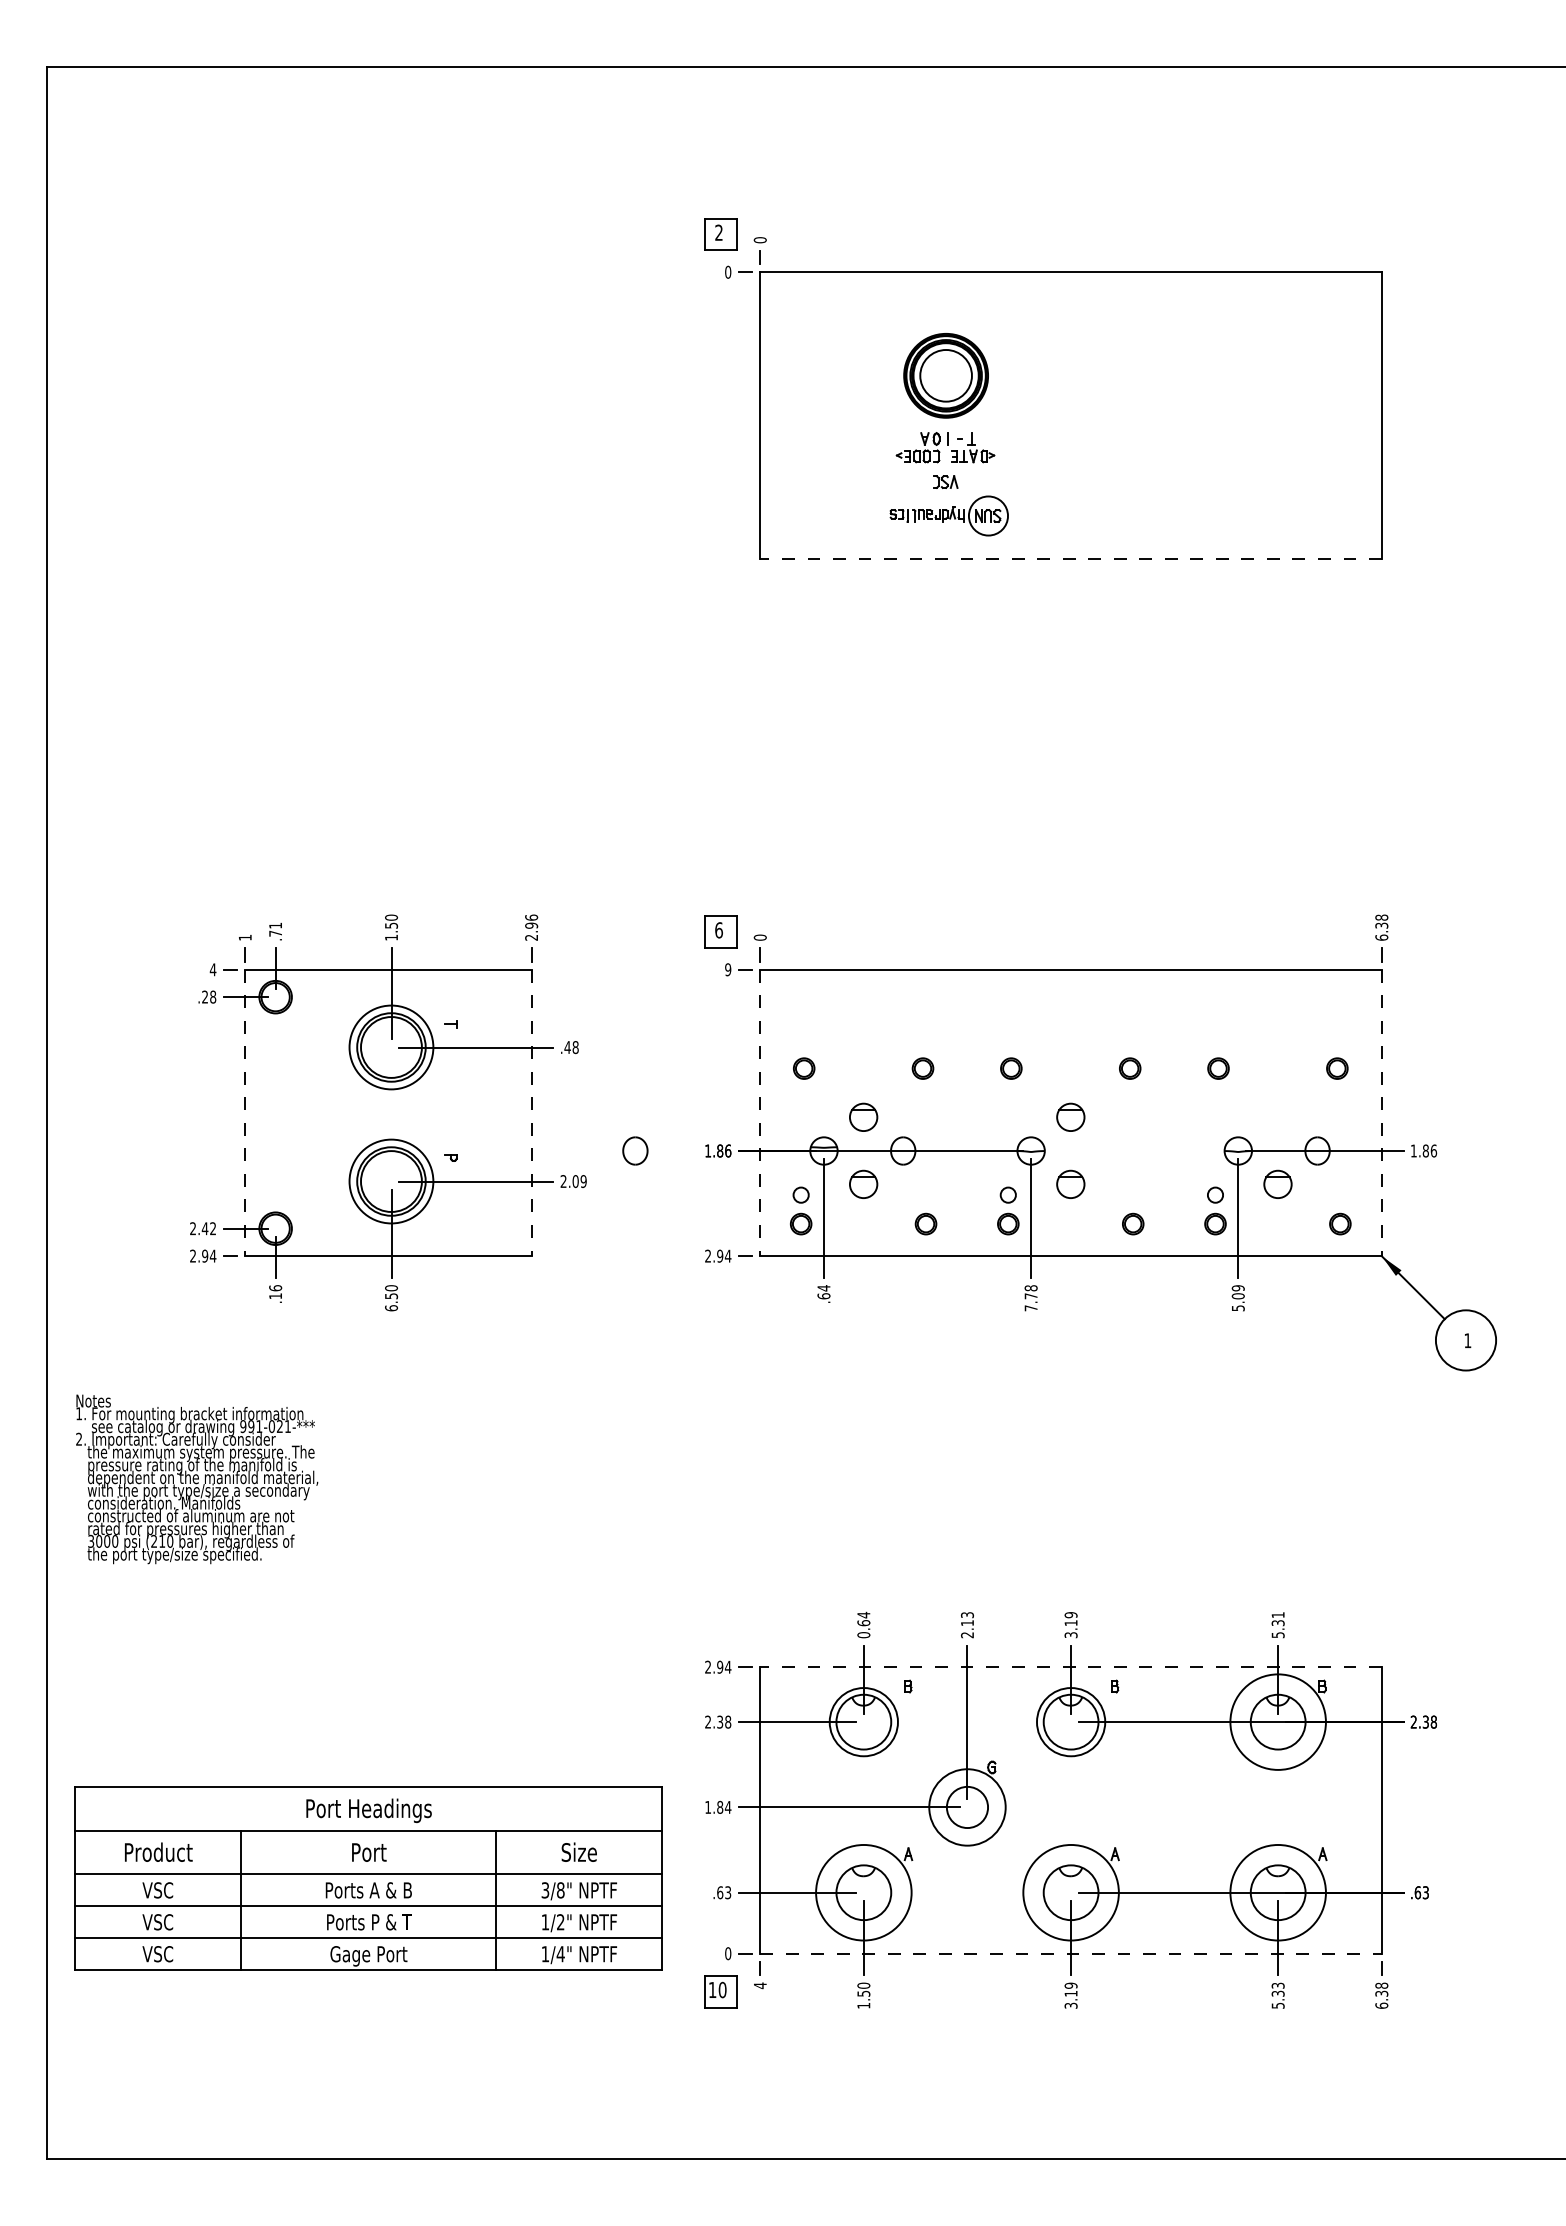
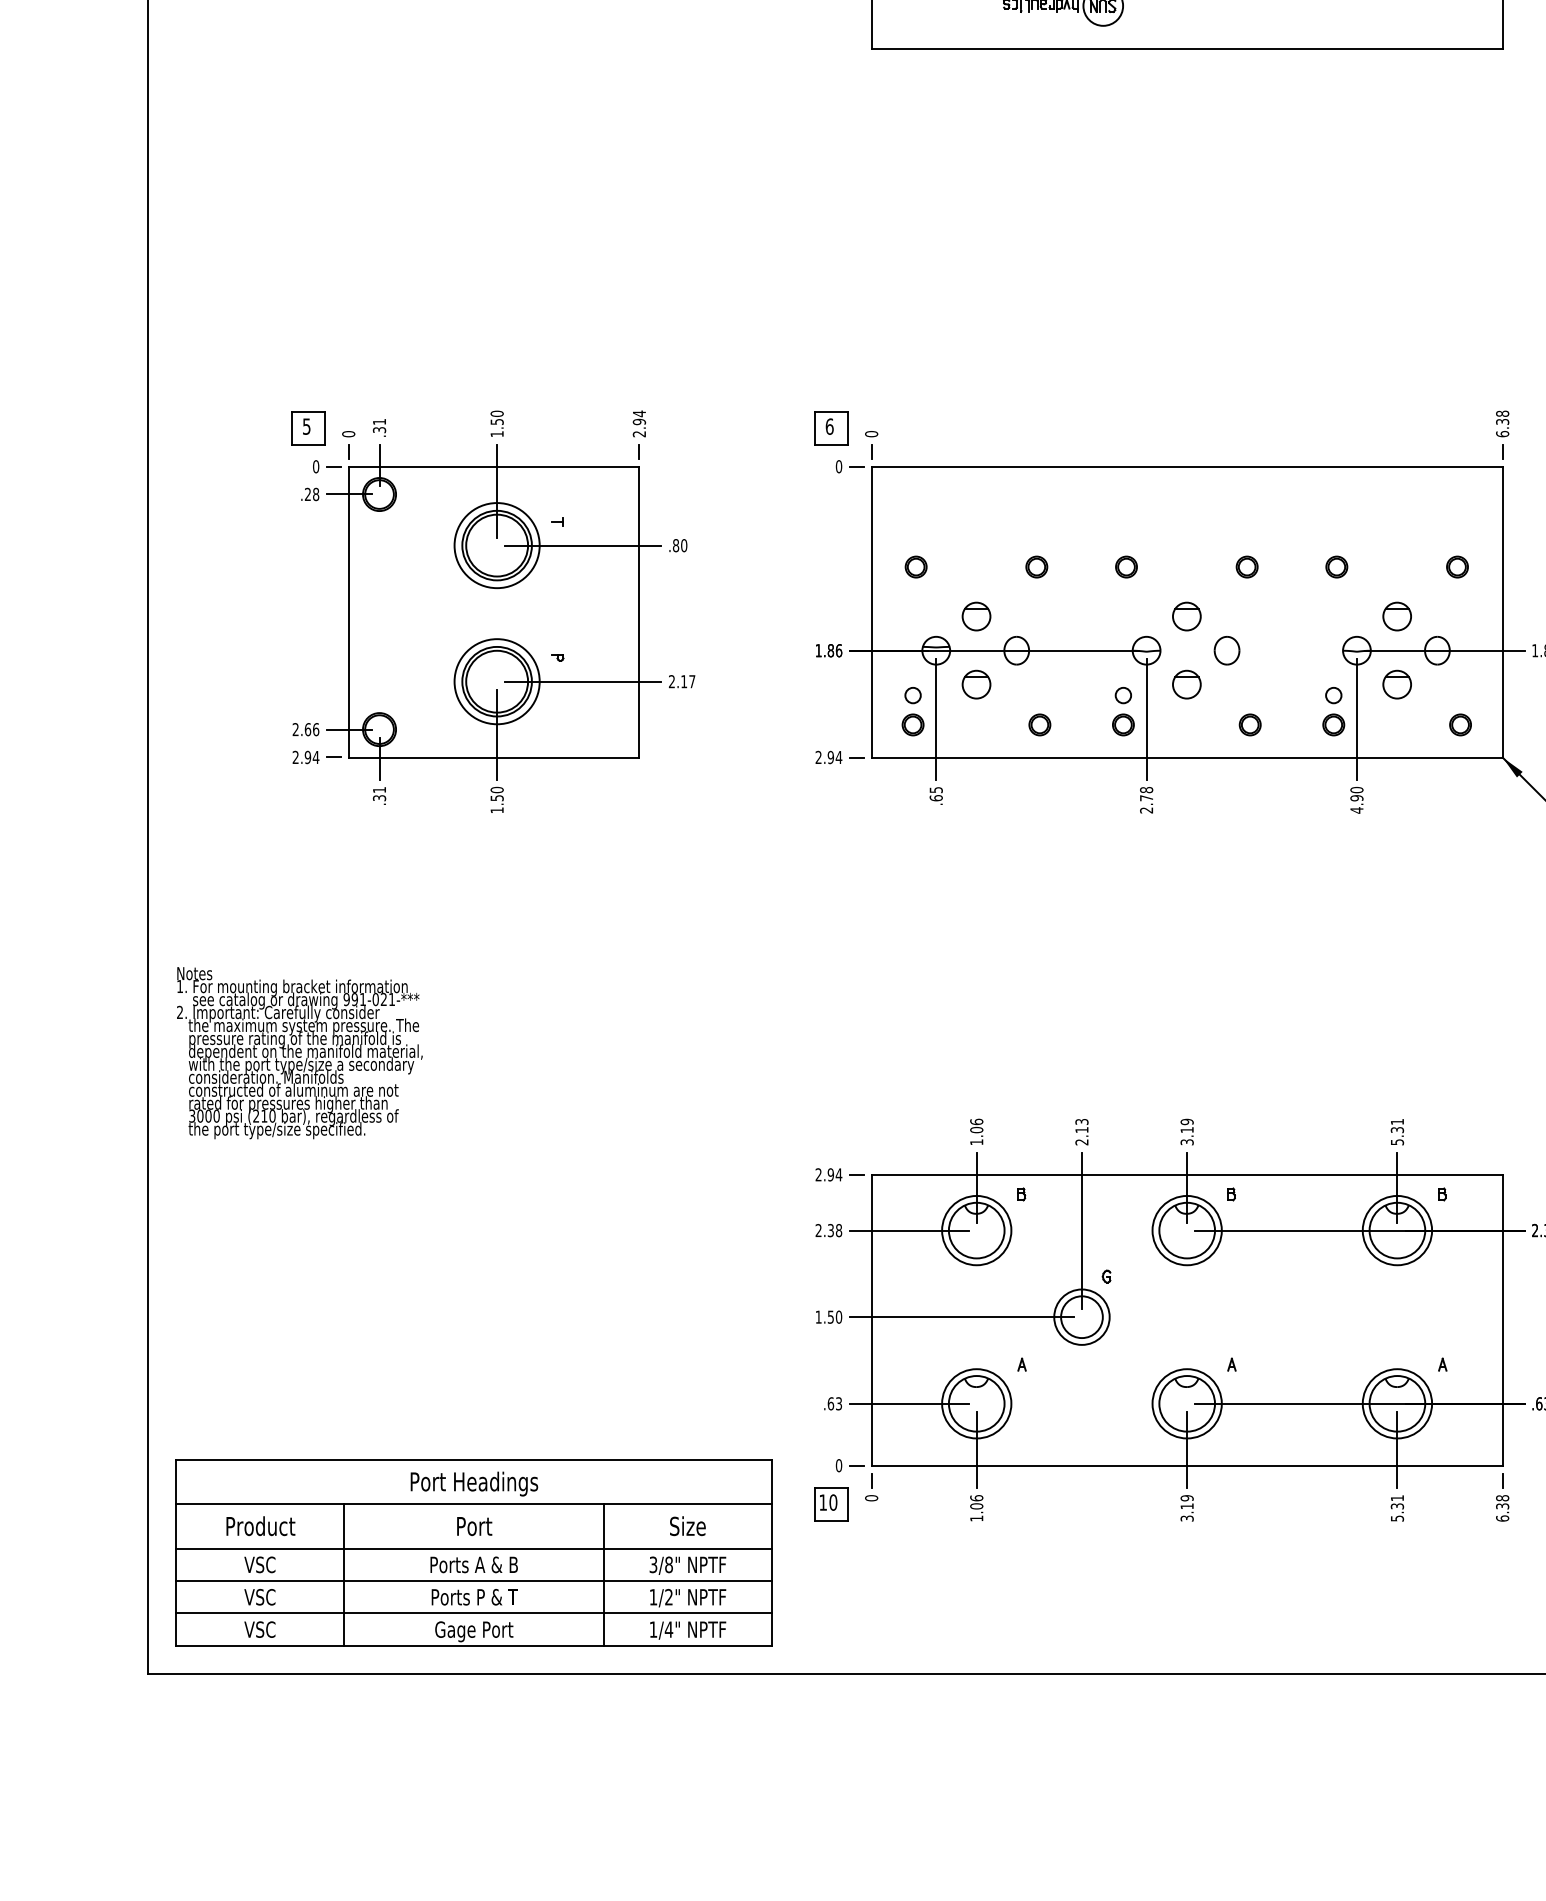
line: (1071, 558) -> (1187, 49), dashed -> solid
text: (531, 917) -> (639, 413), 2.96 -> 2.94
part: (205, 931) -> (308, 427), added
text: (275, 933) -> (379, 429), .71 -> .31
text: (244, 937) -> (347, 433), 1 -> 0
text: (212, 969) -> (315, 466), 4 -> 0
text: (728, 969) -> (839, 466), 9 -> 0
text: (571, 1047) -> (679, 545), .48 -> .80
line: (245, 1113) -> (348, 612), dashed -> solid
line: (531, 1113) -> (639, 612), dashed -> solid
line: (760, 1113) -> (871, 612), dashed -> solid
line: (1381, 1113) -> (1502, 612), dashed -> solid
part: (1277, 1116) -> (1396, 615), added
part: (635, 1150) -> (1227, 650), moved
text: (579, 1181) -> (688, 681), 2.09 -> 2.17
text: (208, 1228) -> (311, 729), 2.42 -> 2.66
text: (823, 1288) -> (935, 790), .64 -> .65
text: (275, 1292) -> (379, 794), .16 -> .31
text: (1238, 1298) -> (1357, 800), 5.09 -> 4.90
text: (391, 1308) -> (497, 810), 6.50 -> 1.50
text: (1030, 1308) -> (1145, 810), 7.78 -> 2.78
text: (197, 1479) -> (300, 1053), moved
text: (863, 1624) -> (976, 1131), 0.64 -> 1.06
line: (1071, 1667) -> (1187, 1175), dashed -> solid
circle: (1278, 1722) -> (1397, 1230), size x0.71
text: (724, 1806) -> (835, 1316), 1.84 -> 1.50
circle: (967, 1807) -> (1081, 1317), size x0.71
part: (368, 1878) -> (473, 1552), moved
circle: (863, 1892) -> (976, 1403), size x0.71
circle: (1070, 1892) -> (1186, 1403), size x0.71
circle: (1278, 1892) -> (1397, 1403), size x0.71
line: (1071, 1953) -> (1187, 1465), dashed -> solid
text: (759, 1985) -> (870, 1497), 4 -> 0
text: (1277, 1985) -> (1396, 1497), 5.33 -> 5.31
text: (863, 1989) -> (976, 1502), 1.50 -> 1.06

